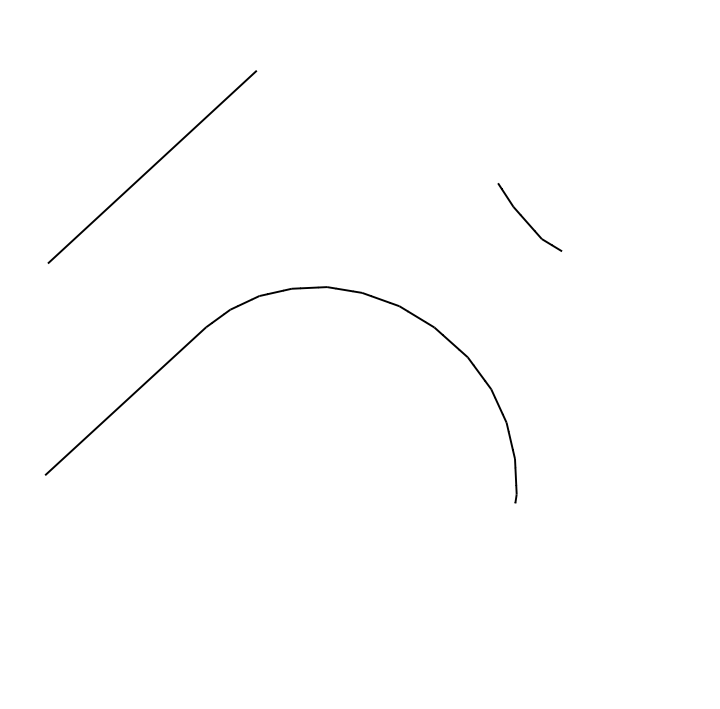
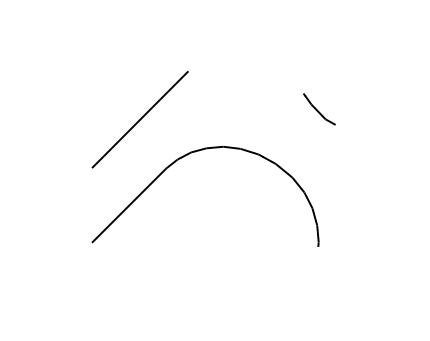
line: (150, 166) -> (139, 119), moved

